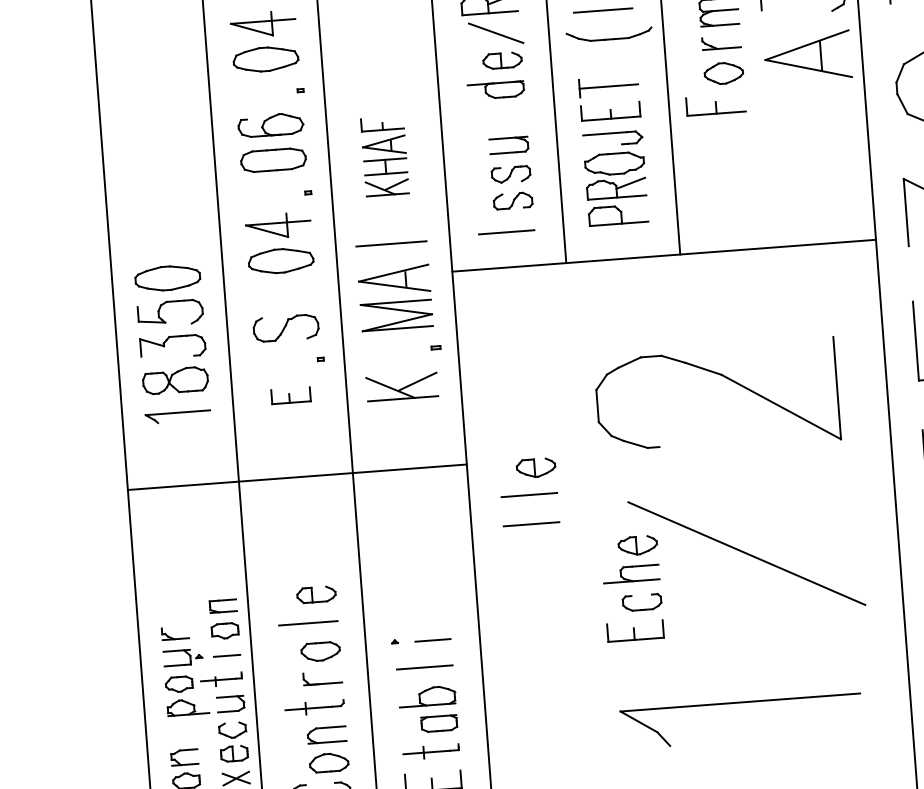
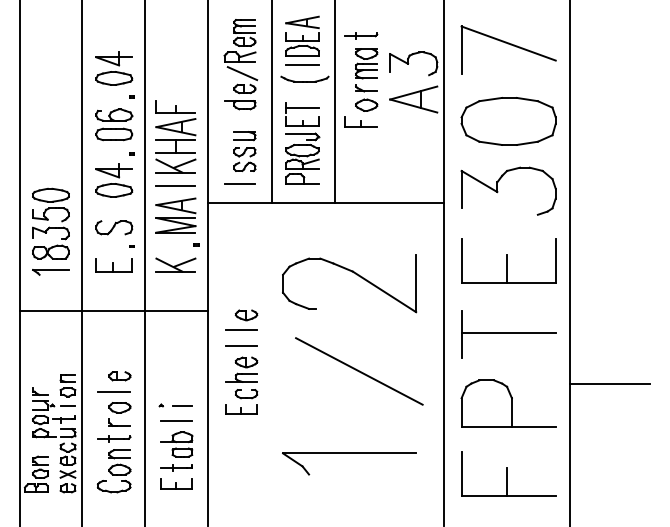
part: (384, 155) -> (175, 136), size x1.67
part: (289, 396) -> (113, 265), size x1.67
part: (631, 587) -> (241, 385), moved

